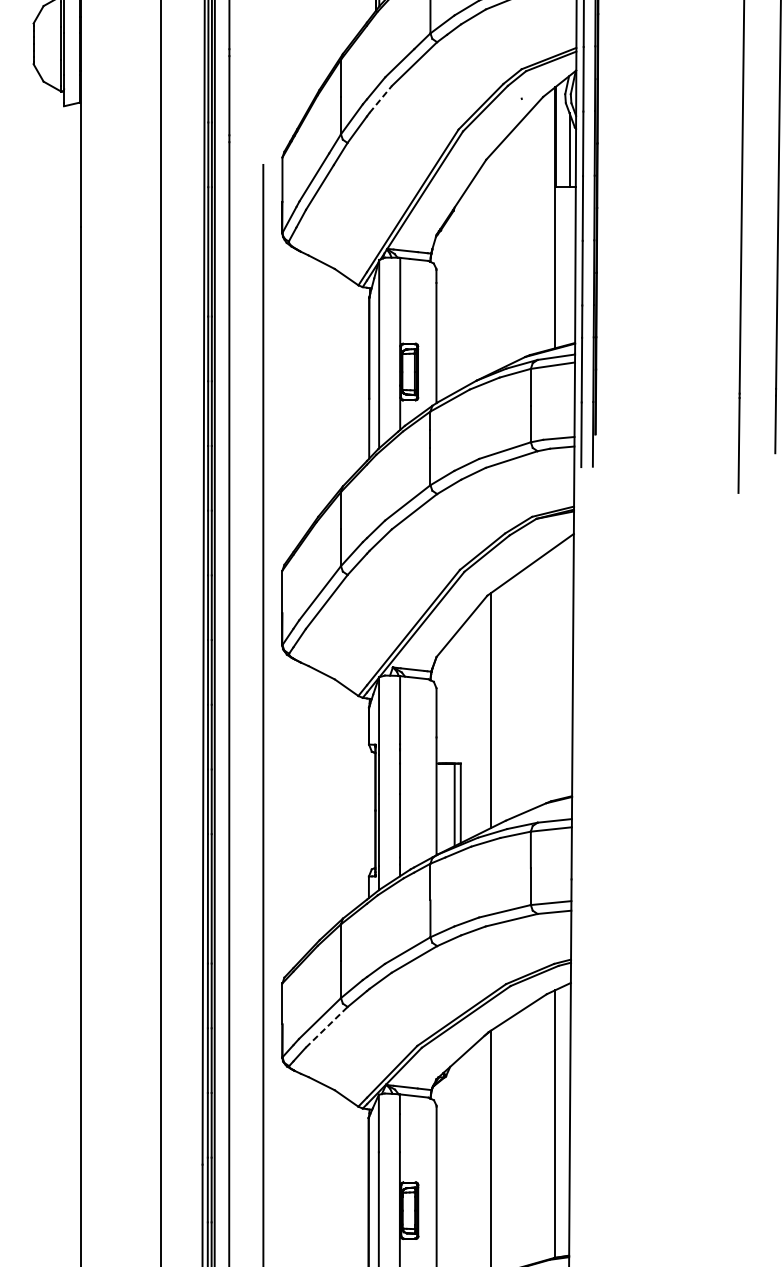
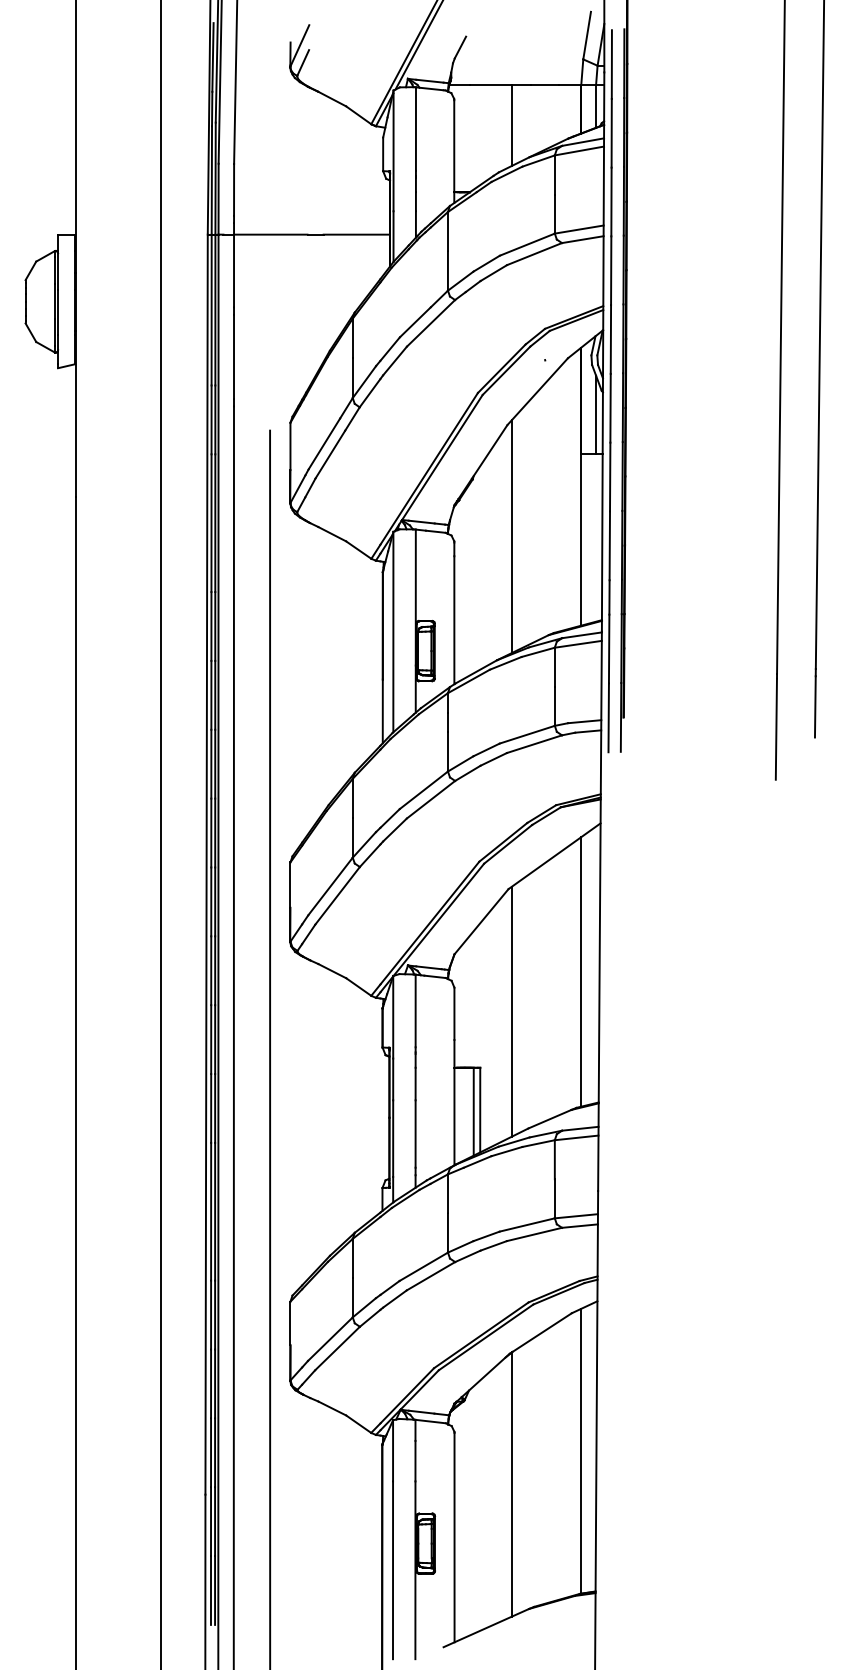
line: (381, 99) -> (395, 361), dashed -> solid
line: (491, 263) -> (512, 535), added
line: (554, 673) -> (580, 971), added
line: (326, 1027) -> (337, 1348), dashed -> solid

